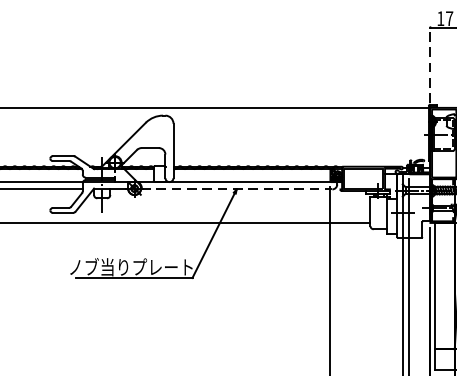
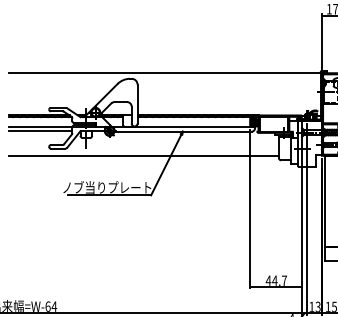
line: (429, 65) -> (321, 42), dashed -> solid
line: (236, 189) -> (182, 131), dashed -> solid

